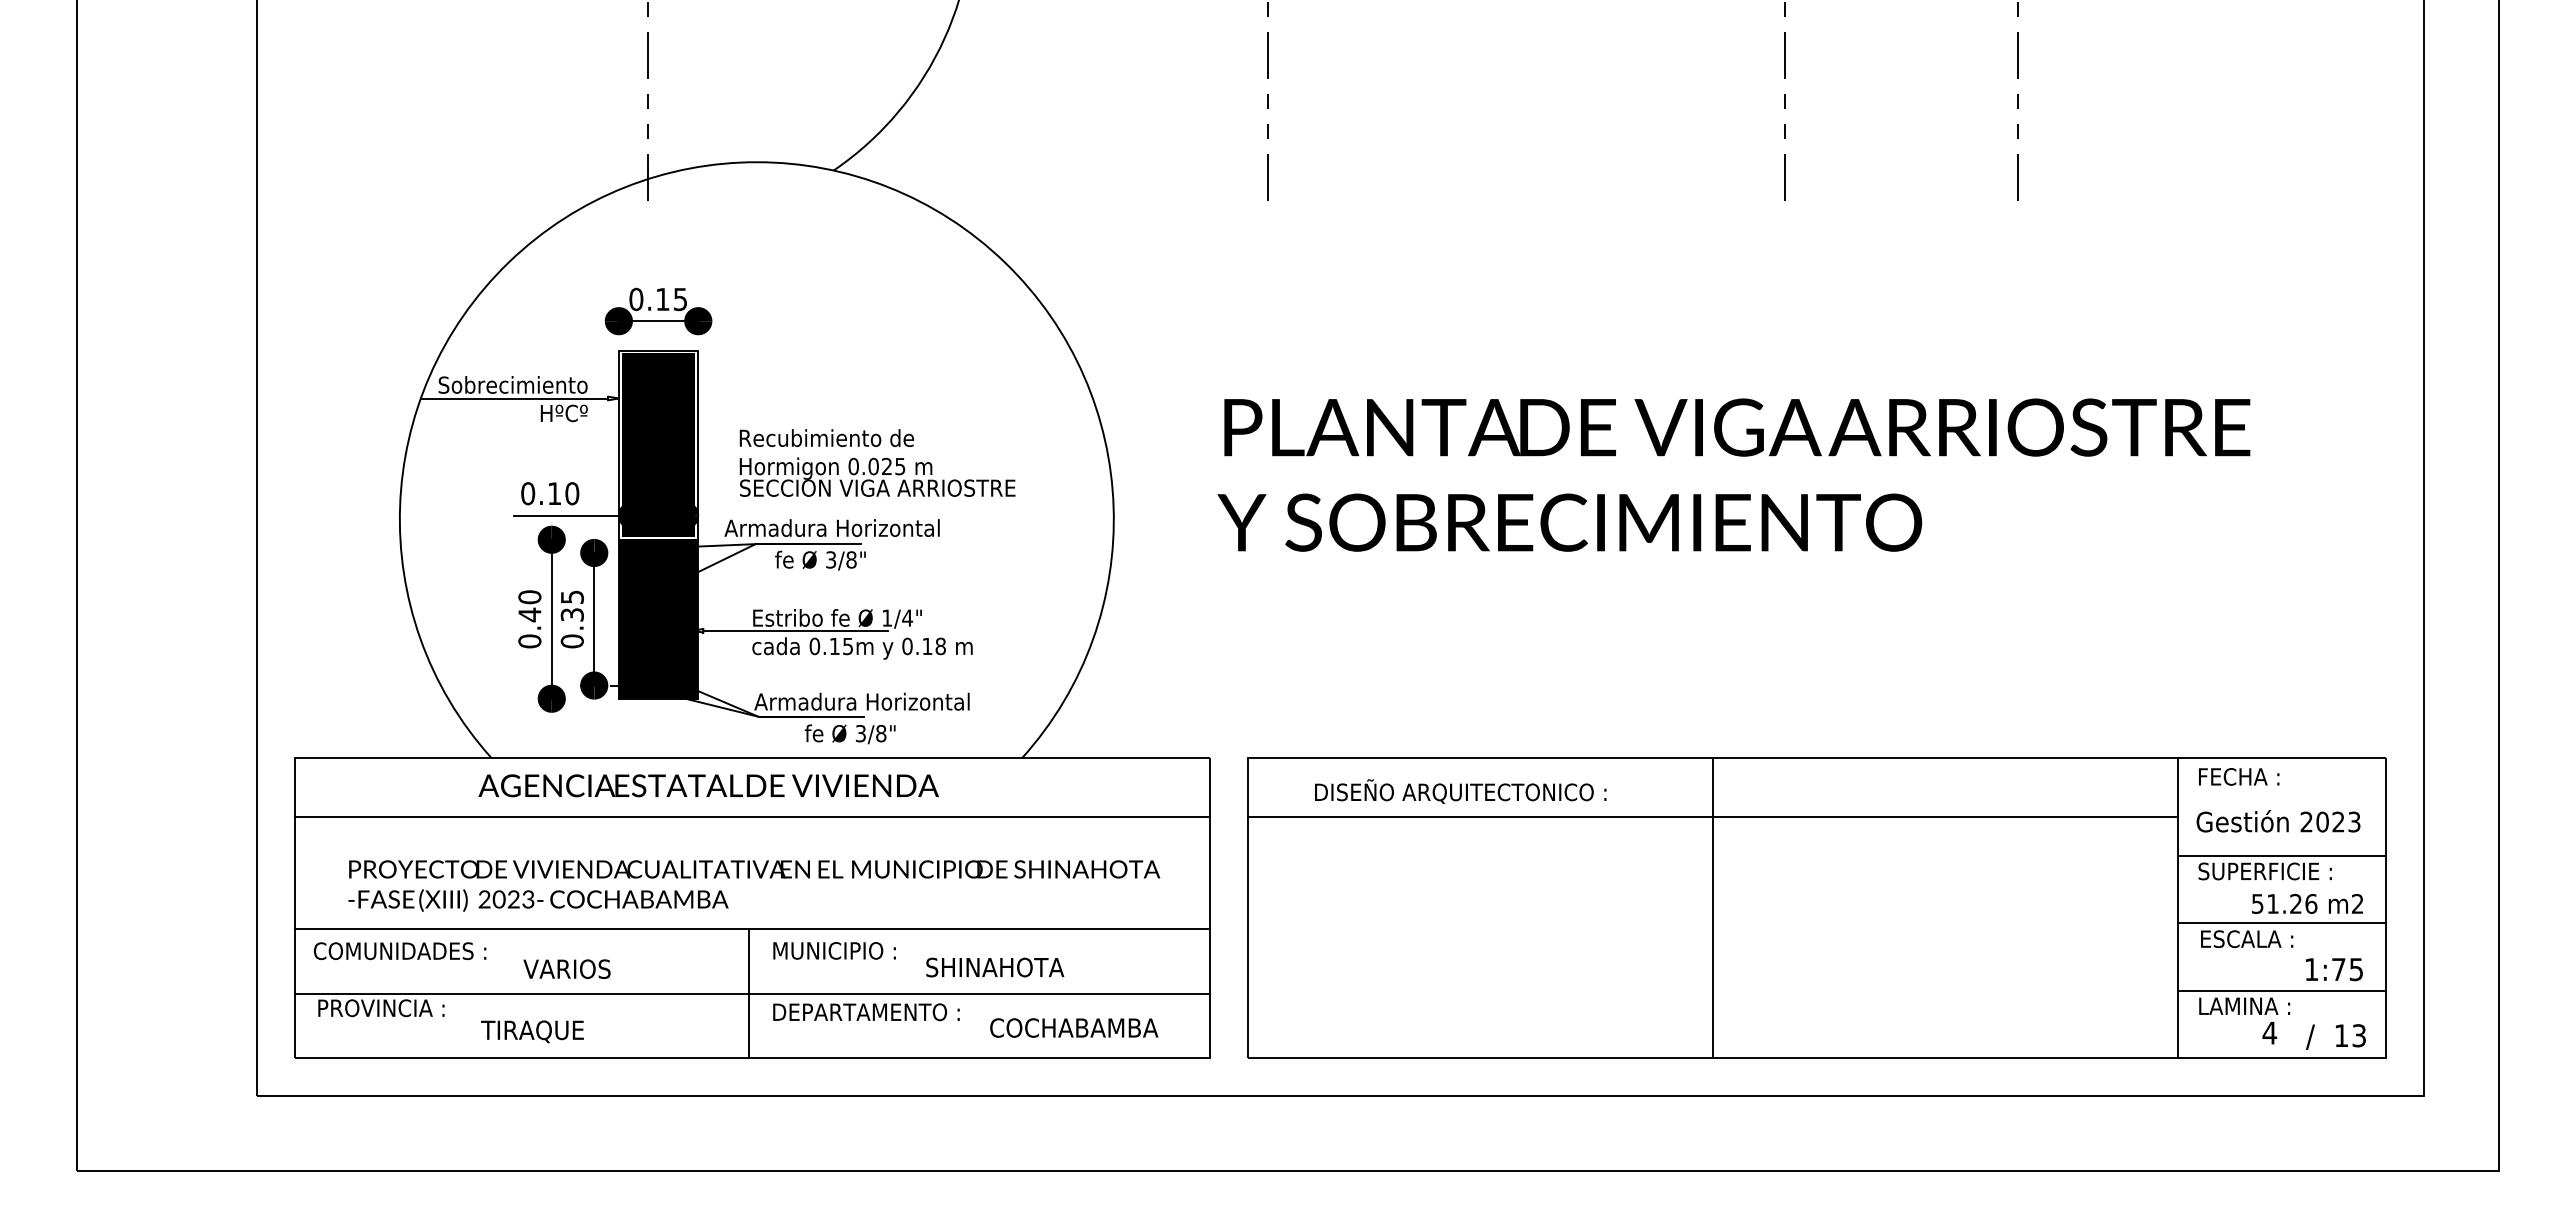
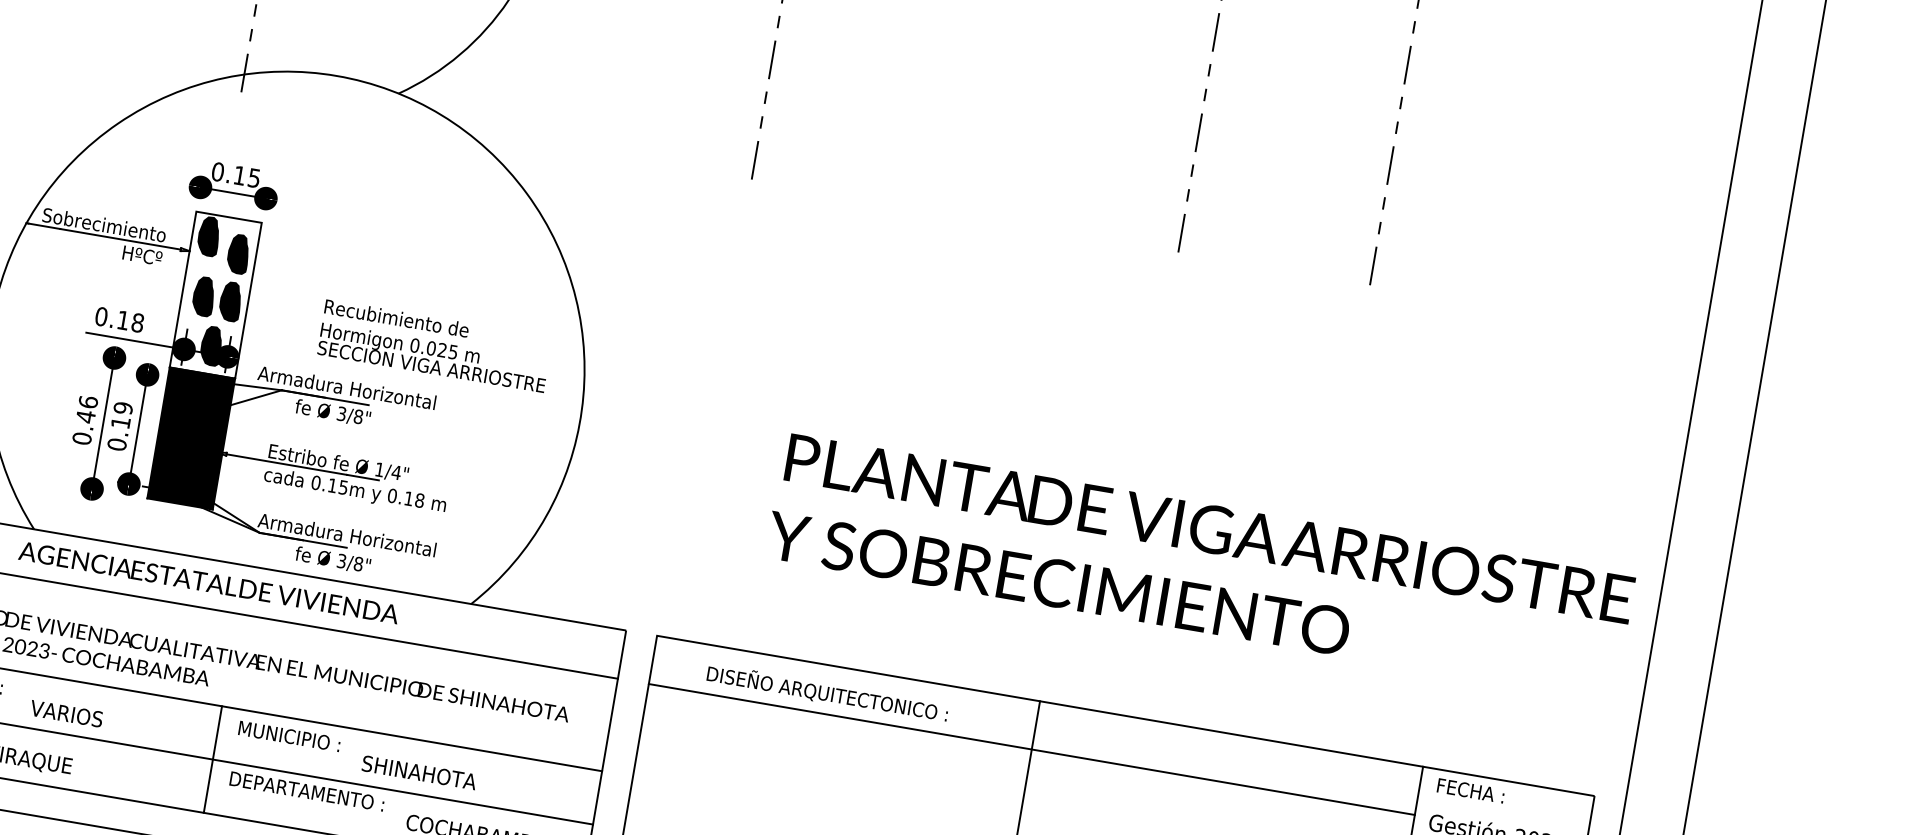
fill: (658, 445) -> (215, 295), removed
text: (877, 462) -> (435, 345), moved
text: (1733, 474) -> (1200, 567), moved
text: (572, 493) -> (138, 322), 0.10 -> 0.18
text: (529, 597) -> (87, 402), 0.40 -> 0.46
text: (571, 605) -> (121, 414), 0.35 -> 0.19

